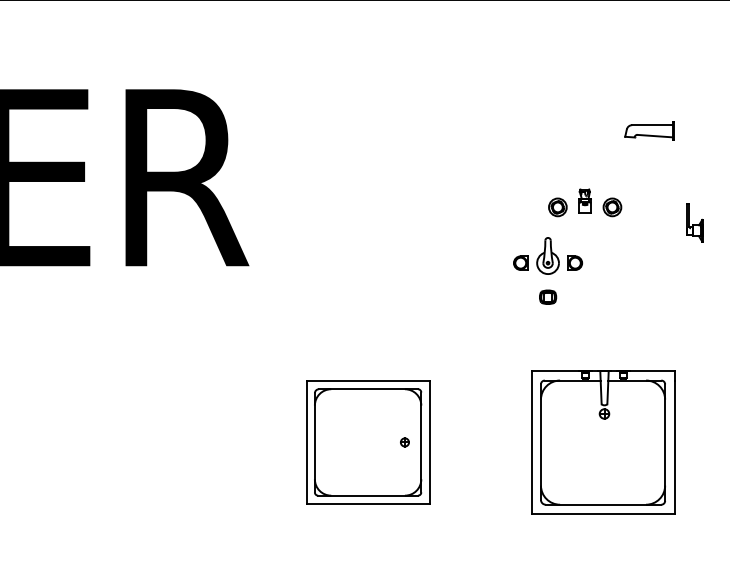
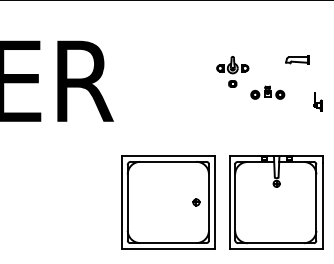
part: (547, 269) -> (232, 71), moved
part: (368, 442) -> (168, 202), size x1.67
part: (604, 442) -> (276, 202), size x1.43

